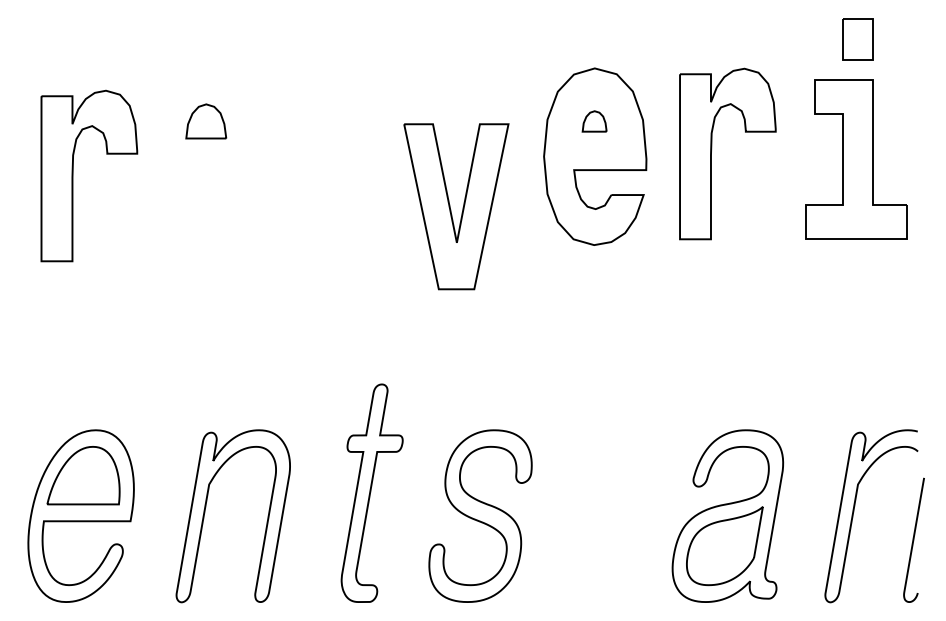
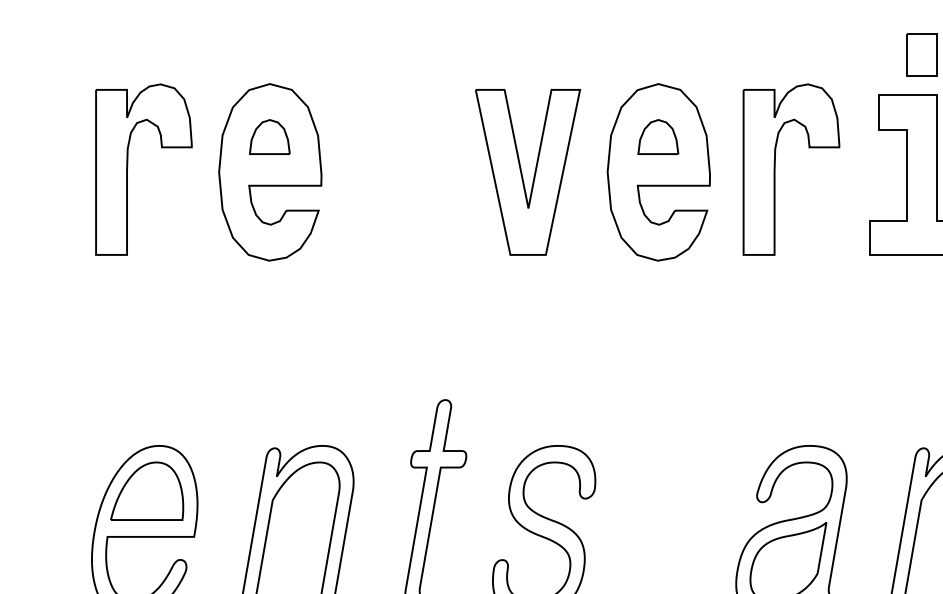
part: (594, 121) -> (658, 137), size x1.67
part: (206, 156) -> (270, 172), added
part: (73, 175) -> (128, 169), moved
part: (456, 206) -> (528, 172), moved

